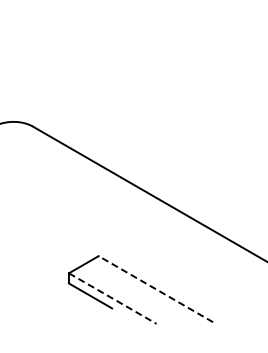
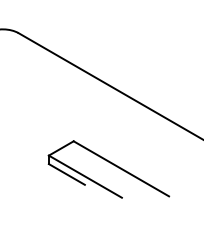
line: (155, 288) -> (121, 168), dashed -> solid
line: (112, 298) -> (85, 176), dashed -> solid

